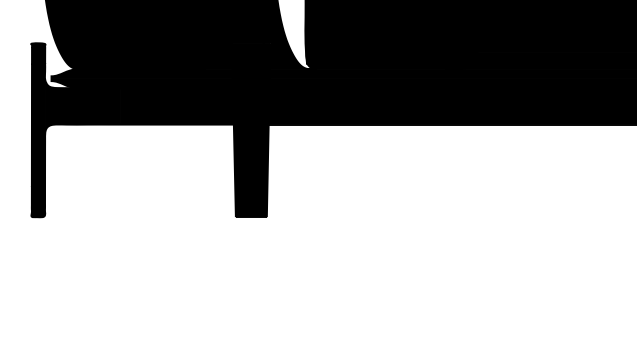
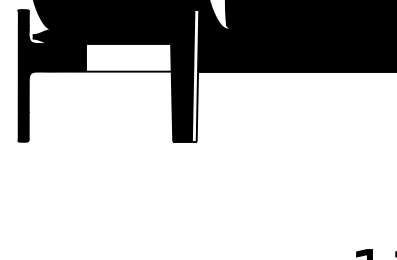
fill: (176, 106) -> (128, 57), removed
fill: (265, 130) -> (195, 76), removed

